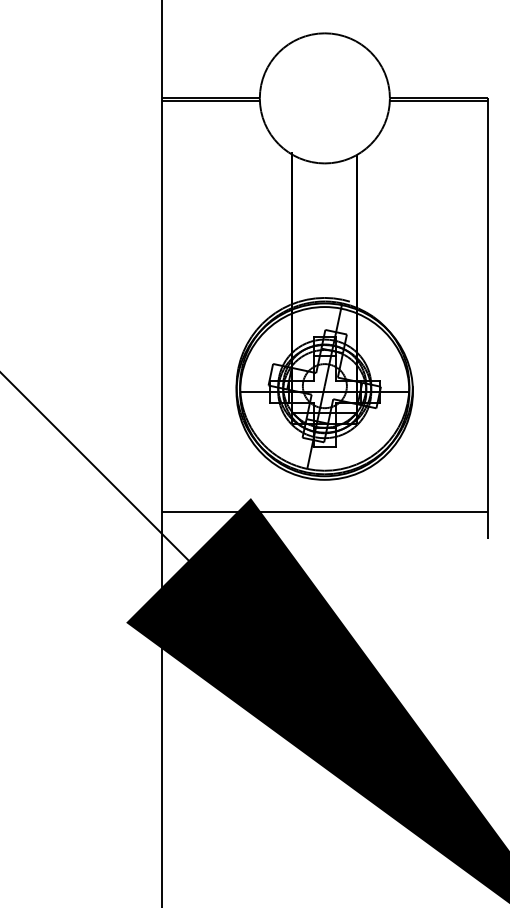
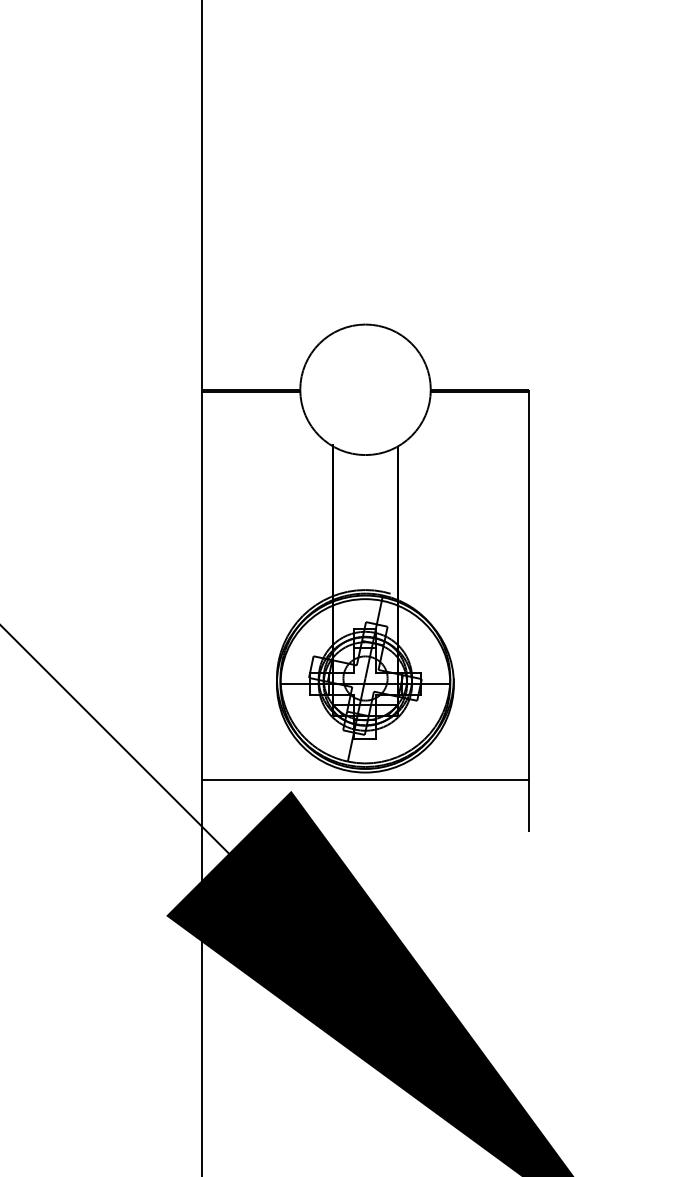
line: (324, 511) -> (365, 779), moved

